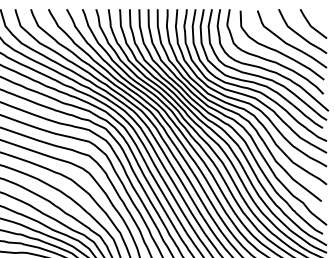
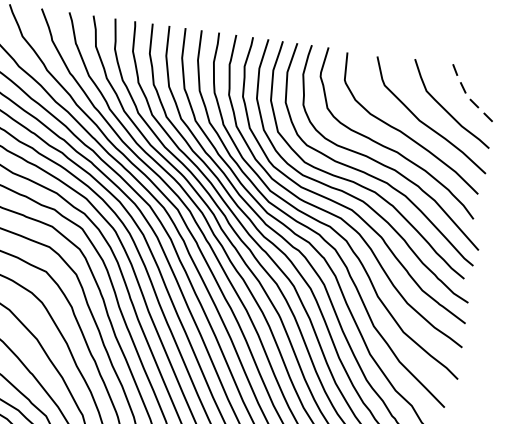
line: (310, 26) -> (466, 96), solid -> dashed

